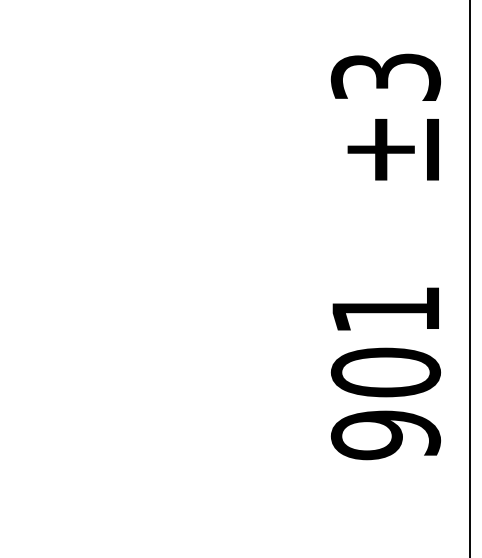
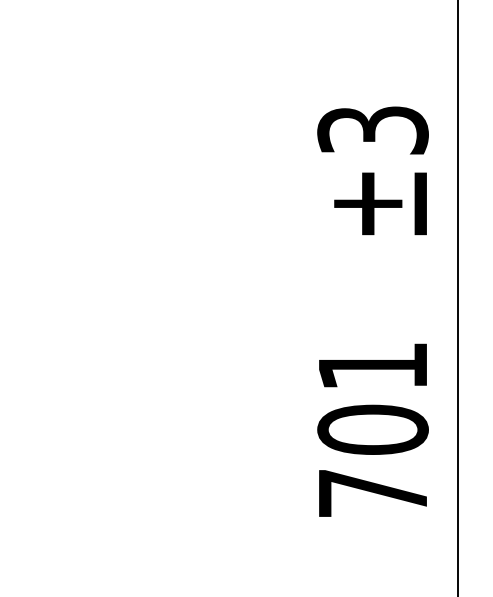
text: (385, 435) -> (372, 493), 901 -> 701

